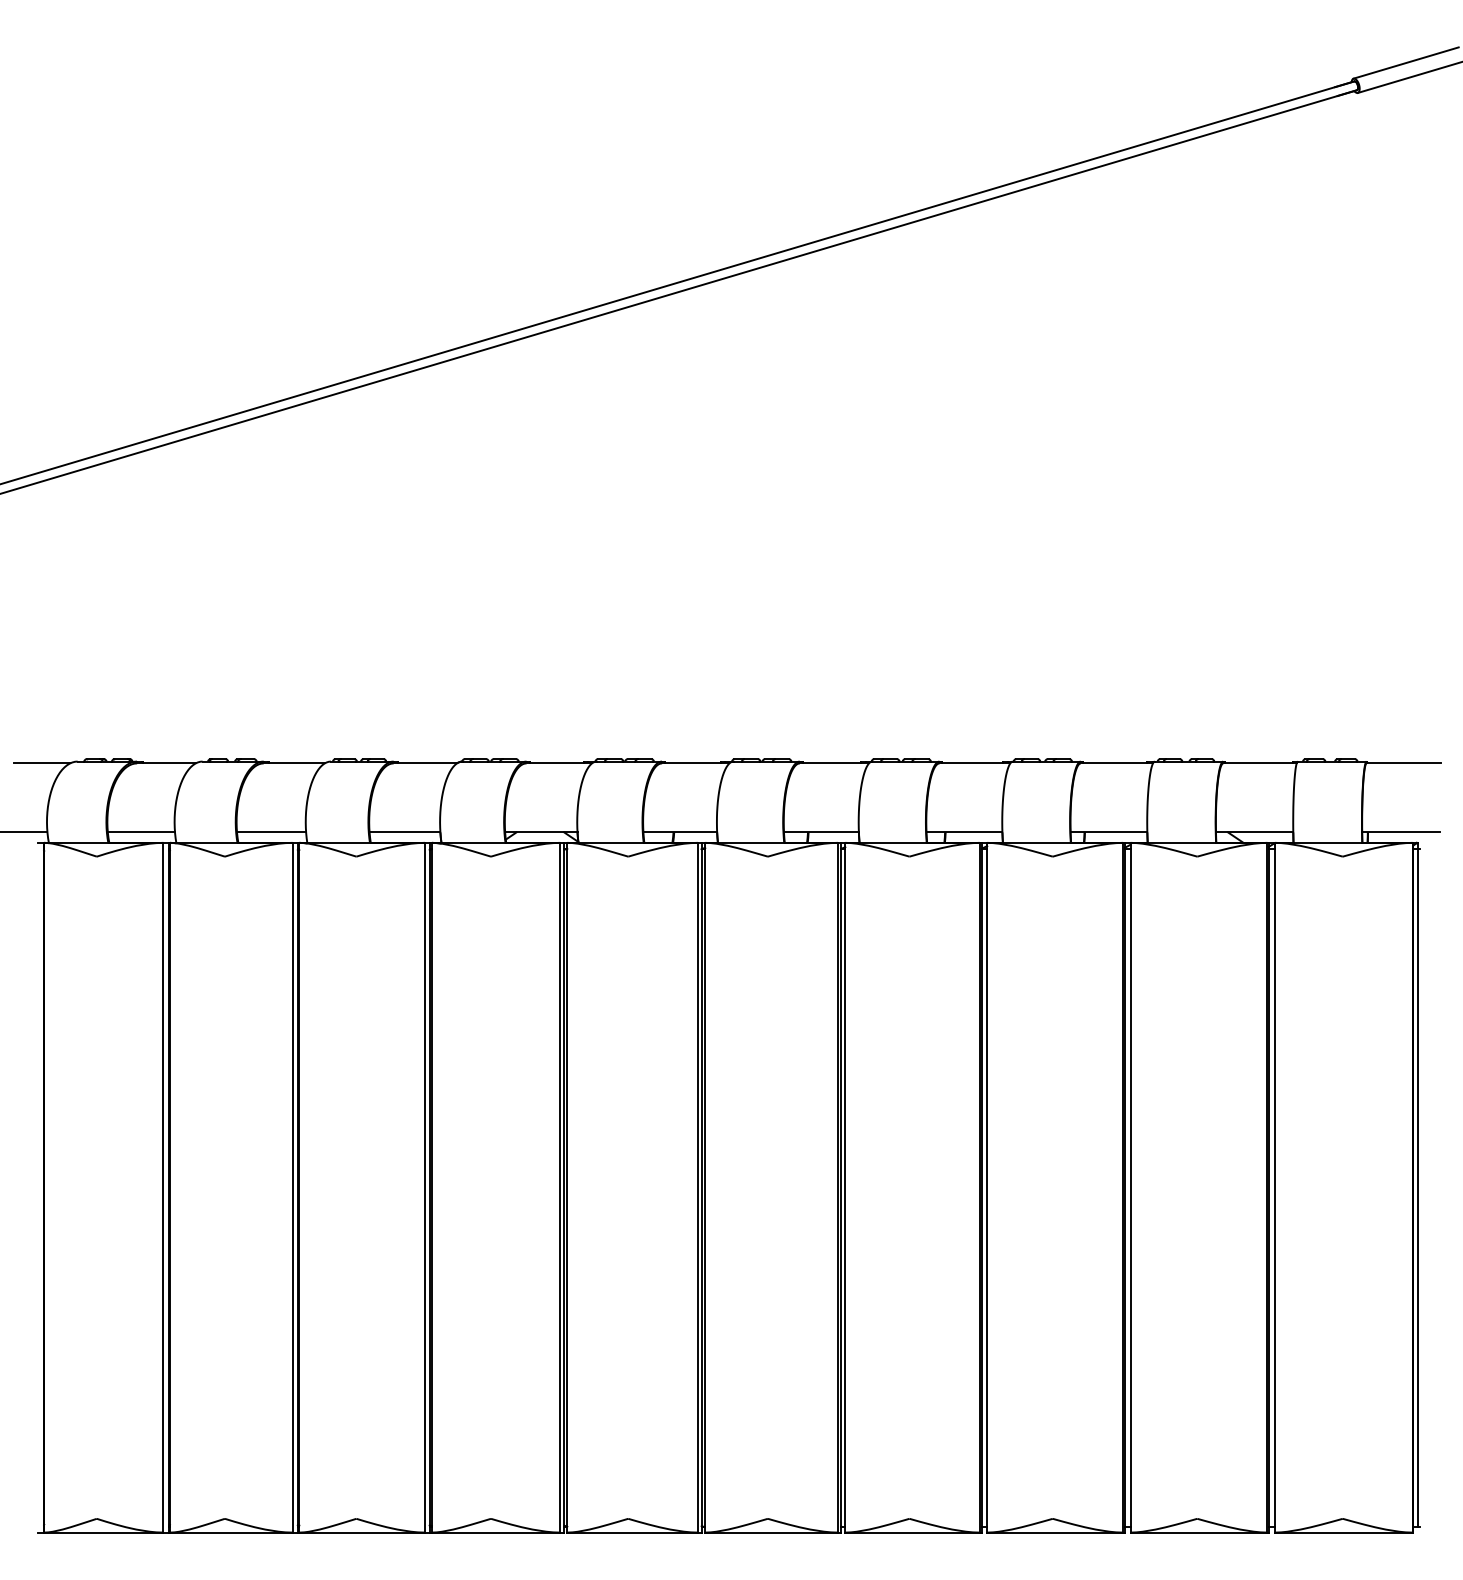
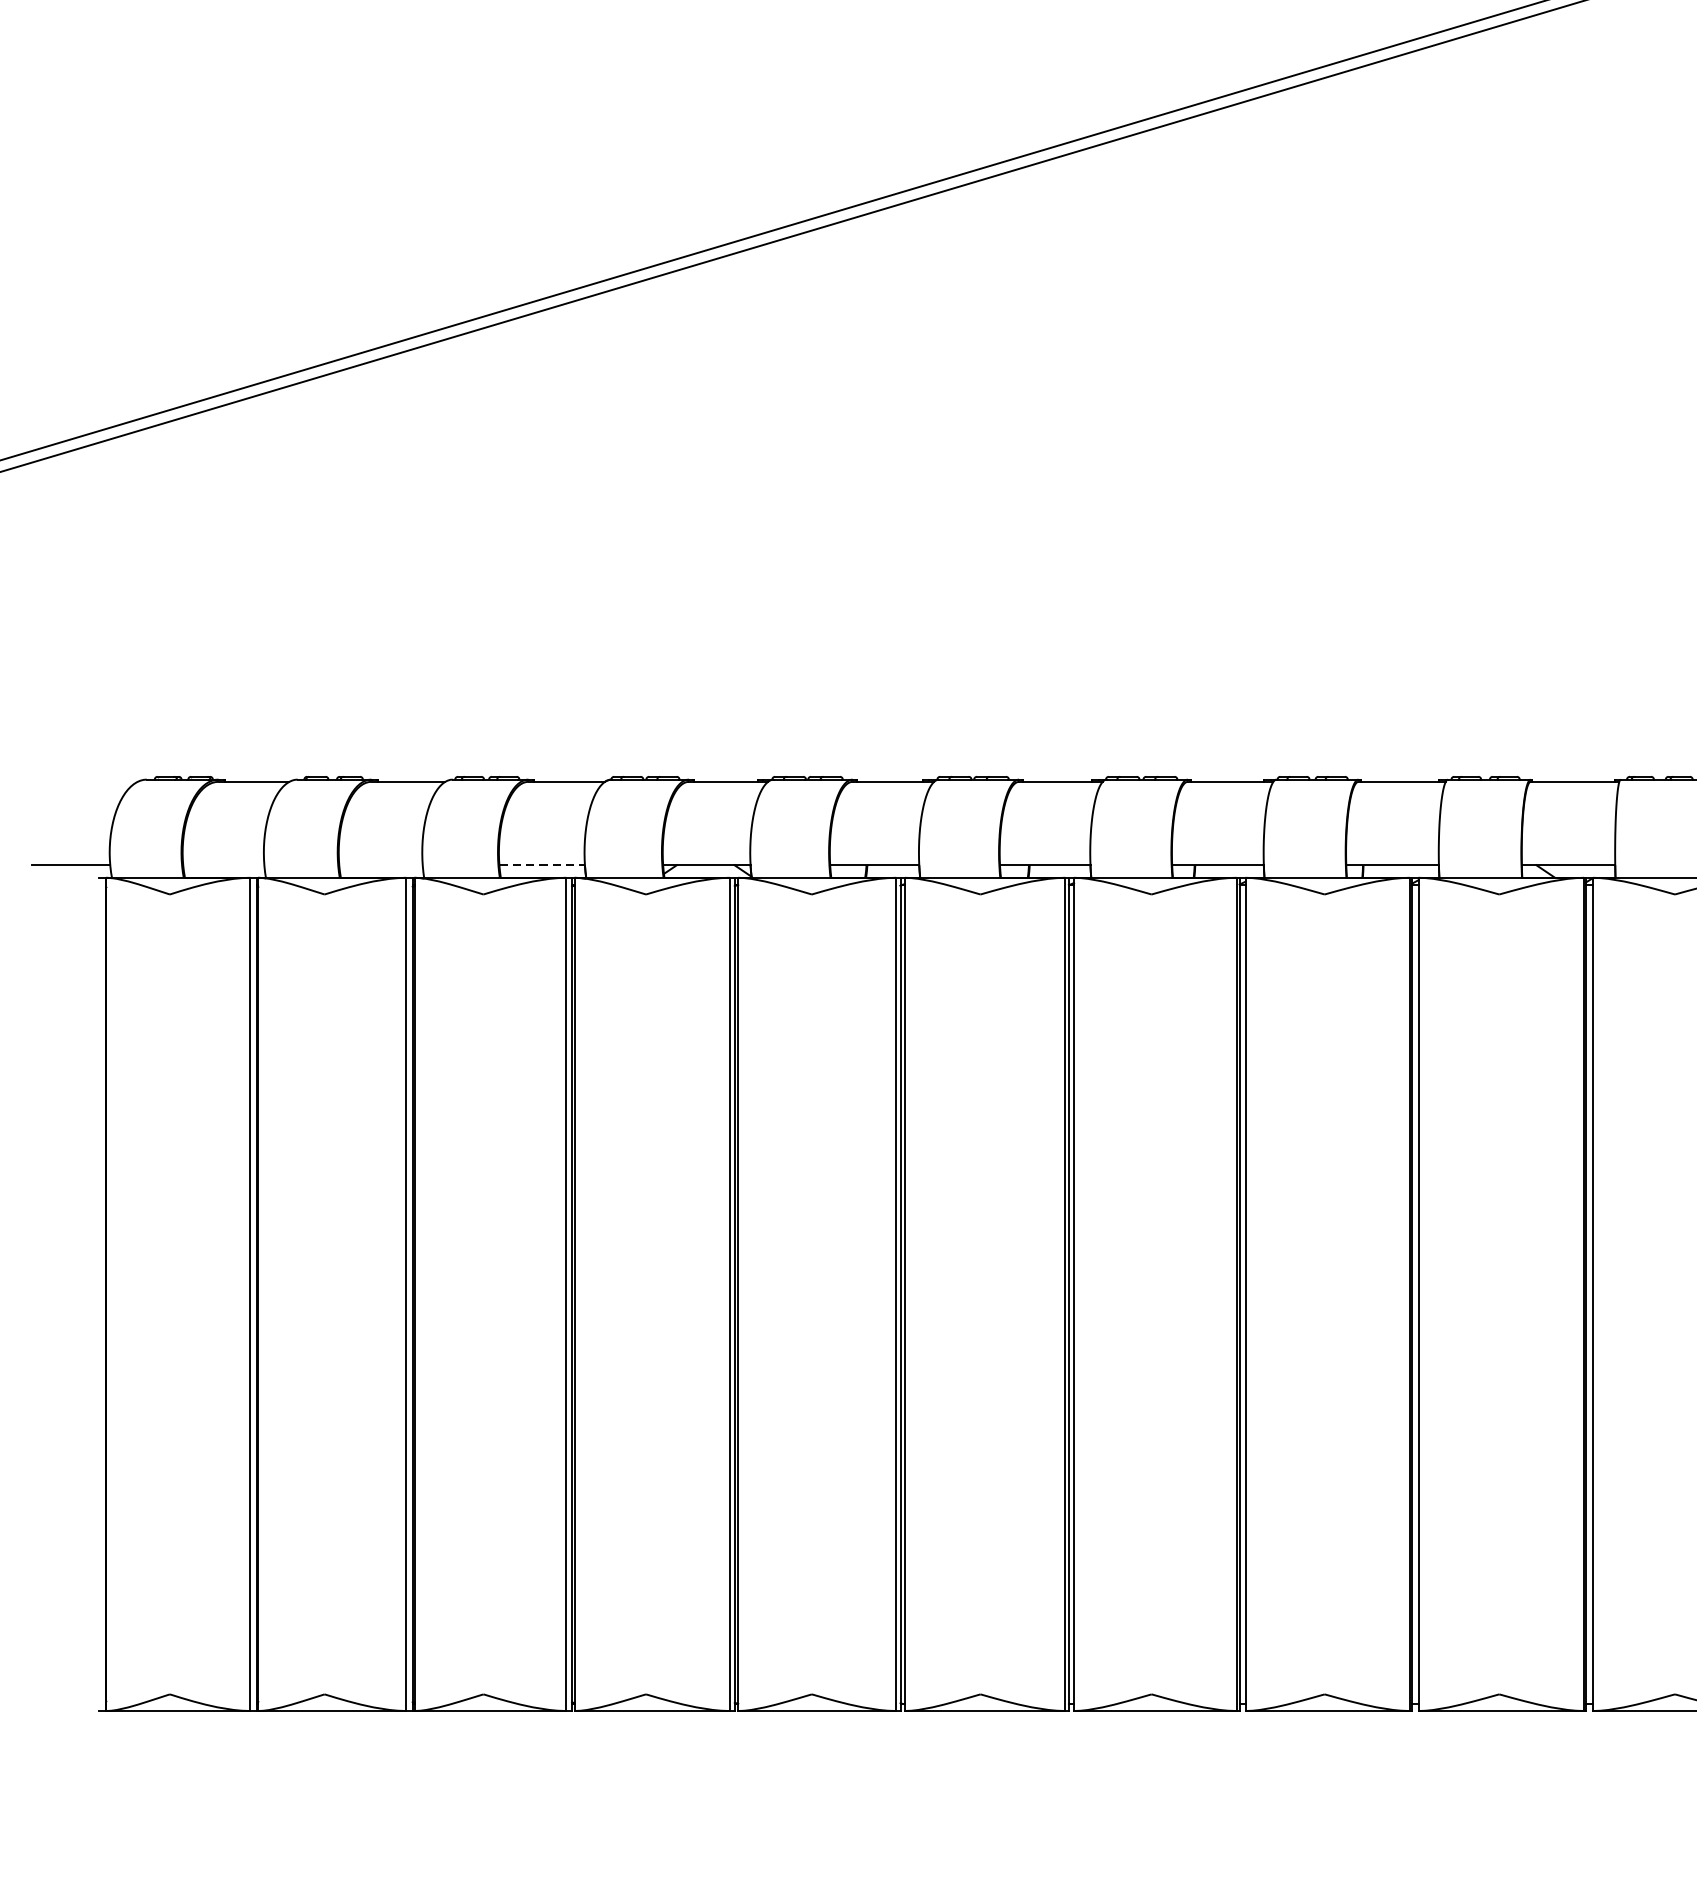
line: (42, 763) -> (104, 781), removed
line: (141, 832) -> (223, 865), removed
line: (271, 832) -> (380, 865), removed
line: (405, 832) -> (542, 865), solid -> dashed

